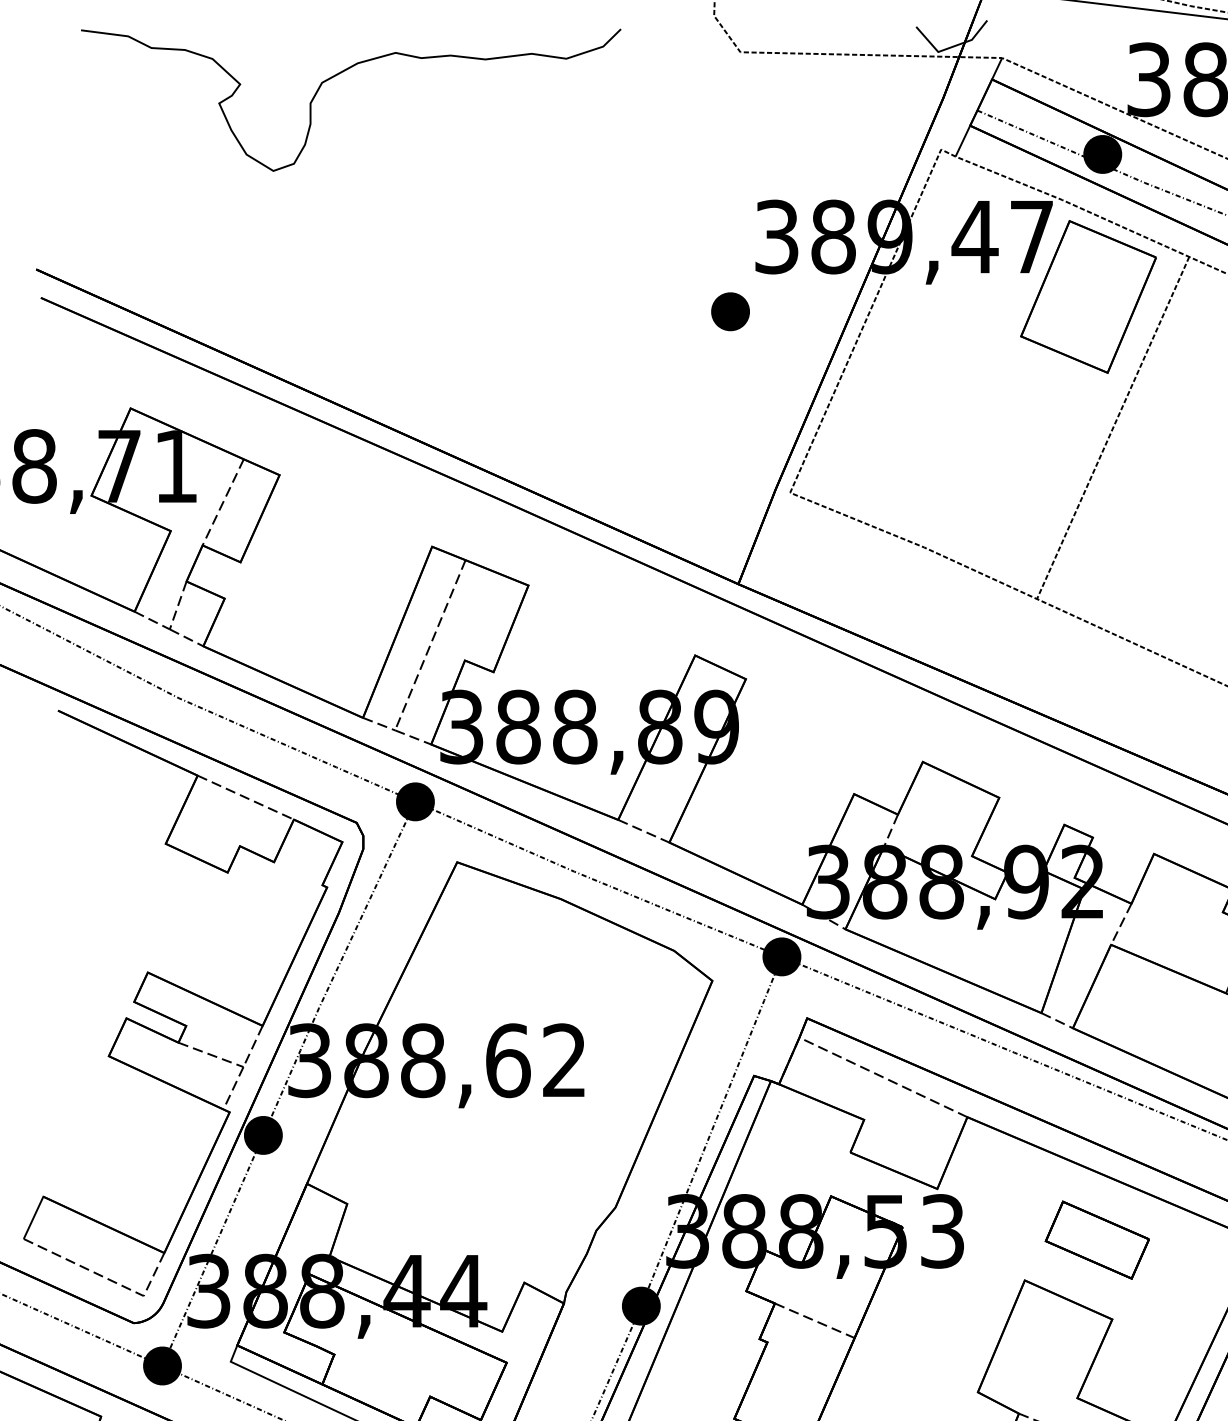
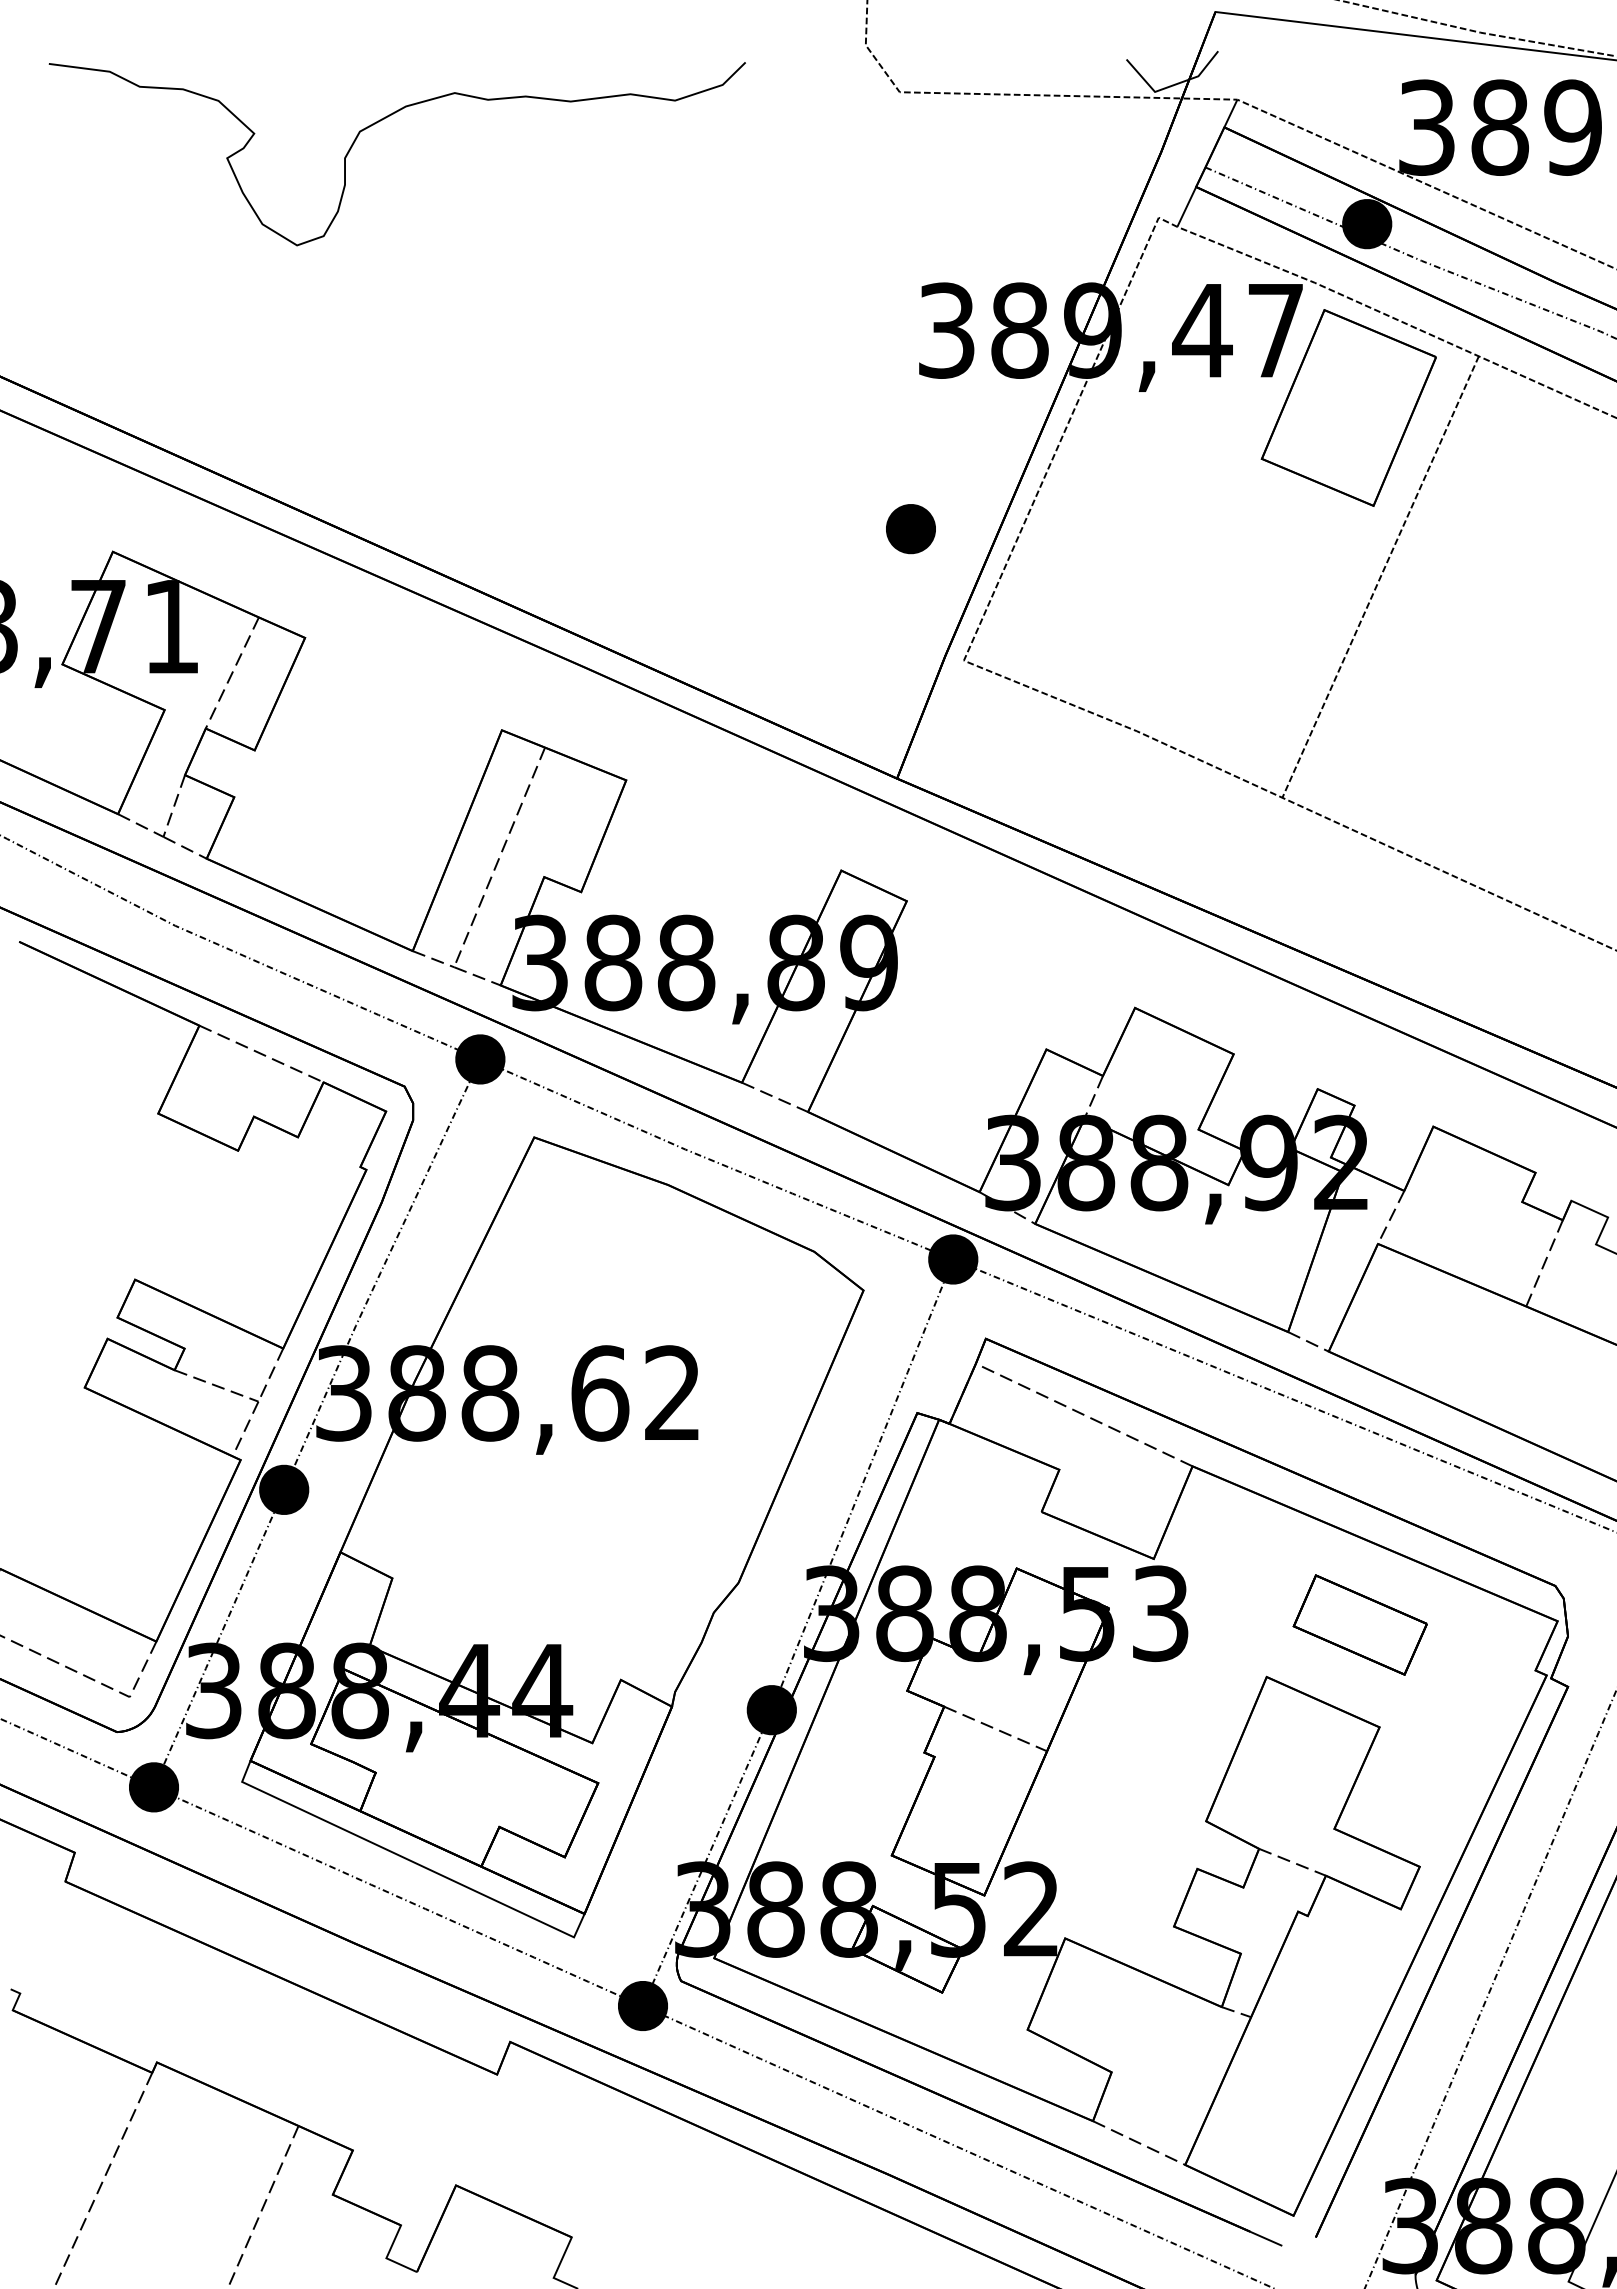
part: (730, 312) -> (910, 529), moved

